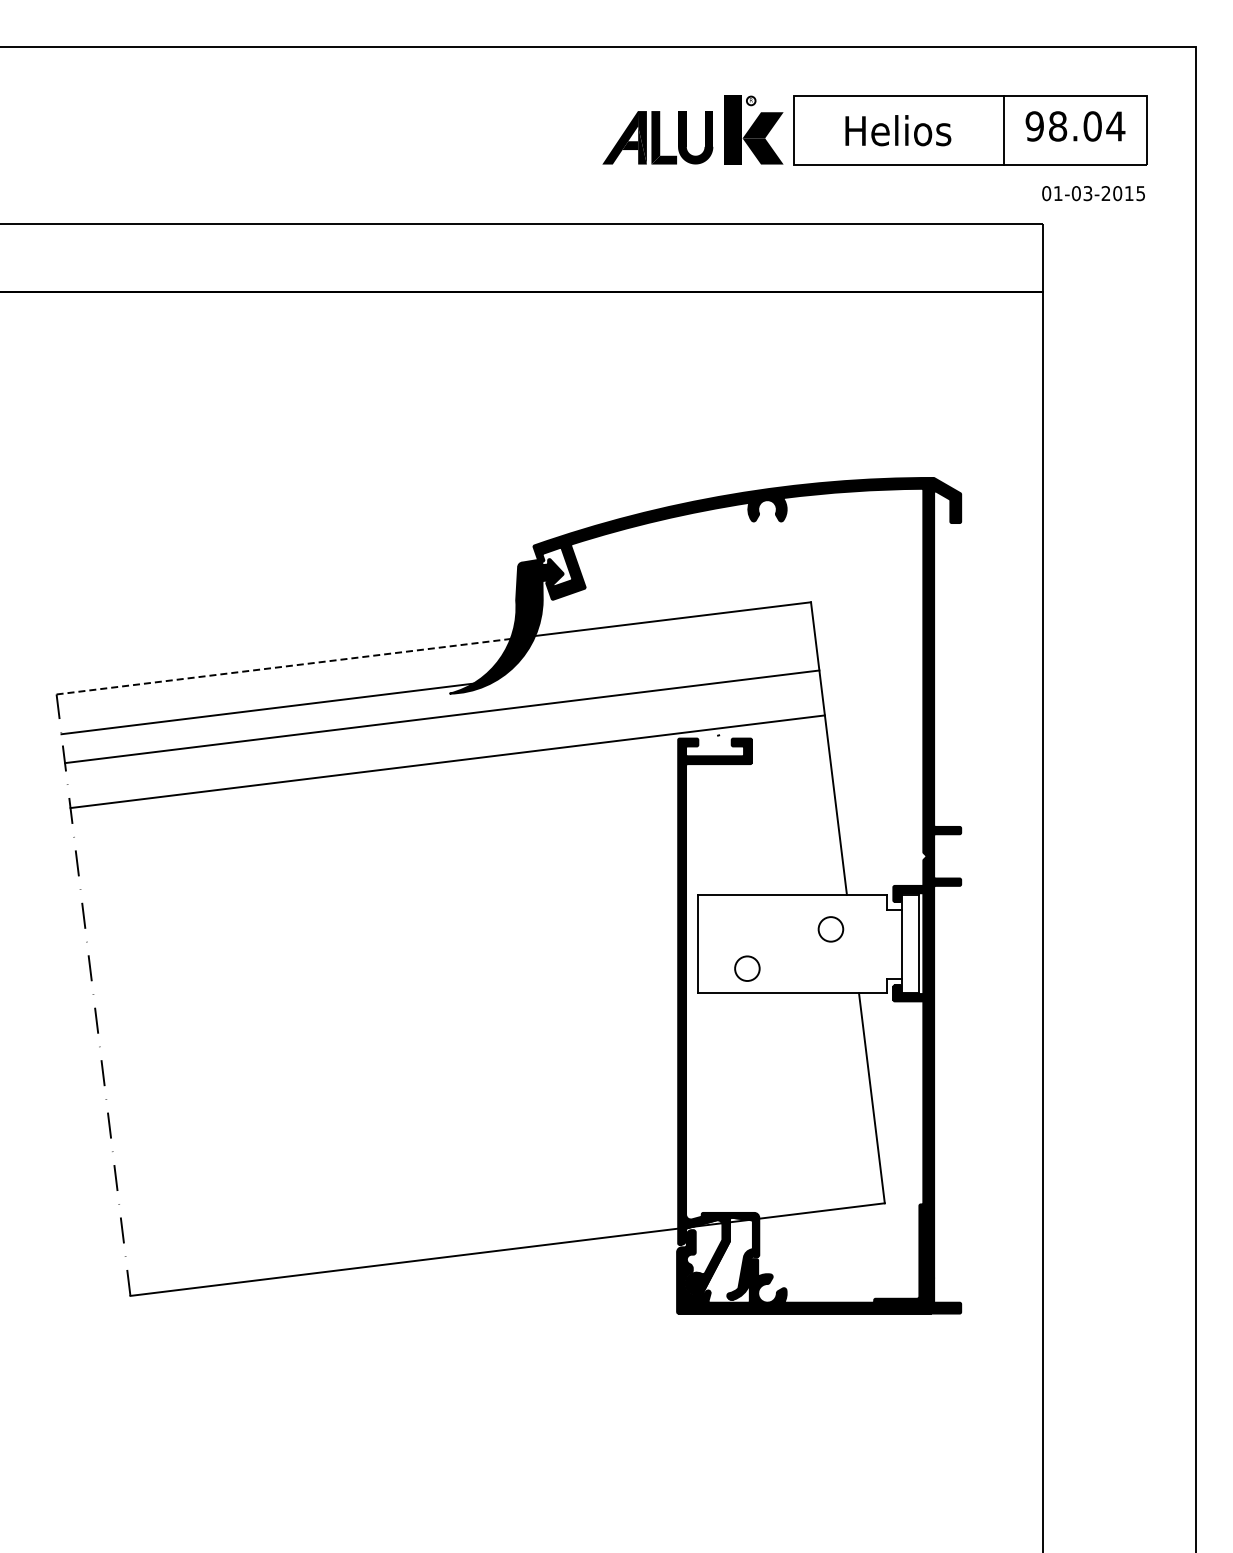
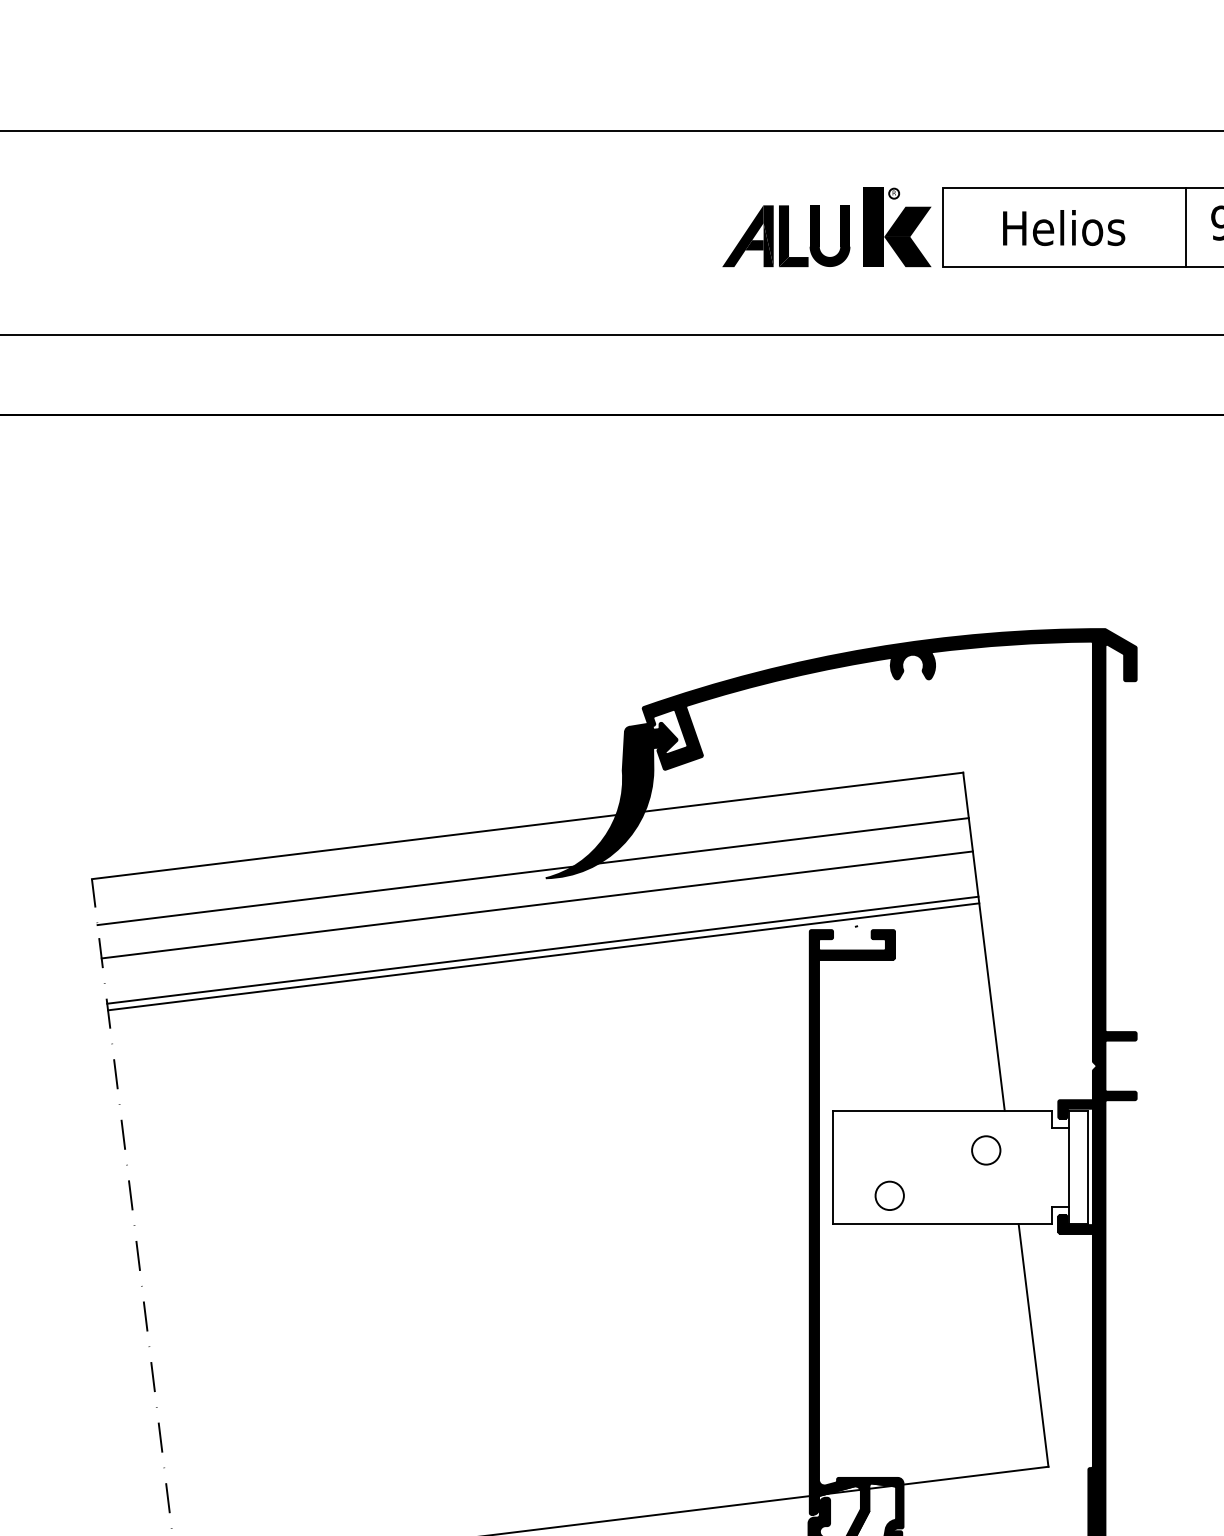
line: (655, 660) -> (783, 839), added
line: (283, 666) -> (354, 846), dashed -> solid
line: (446, 755) -> (542, 949), added

